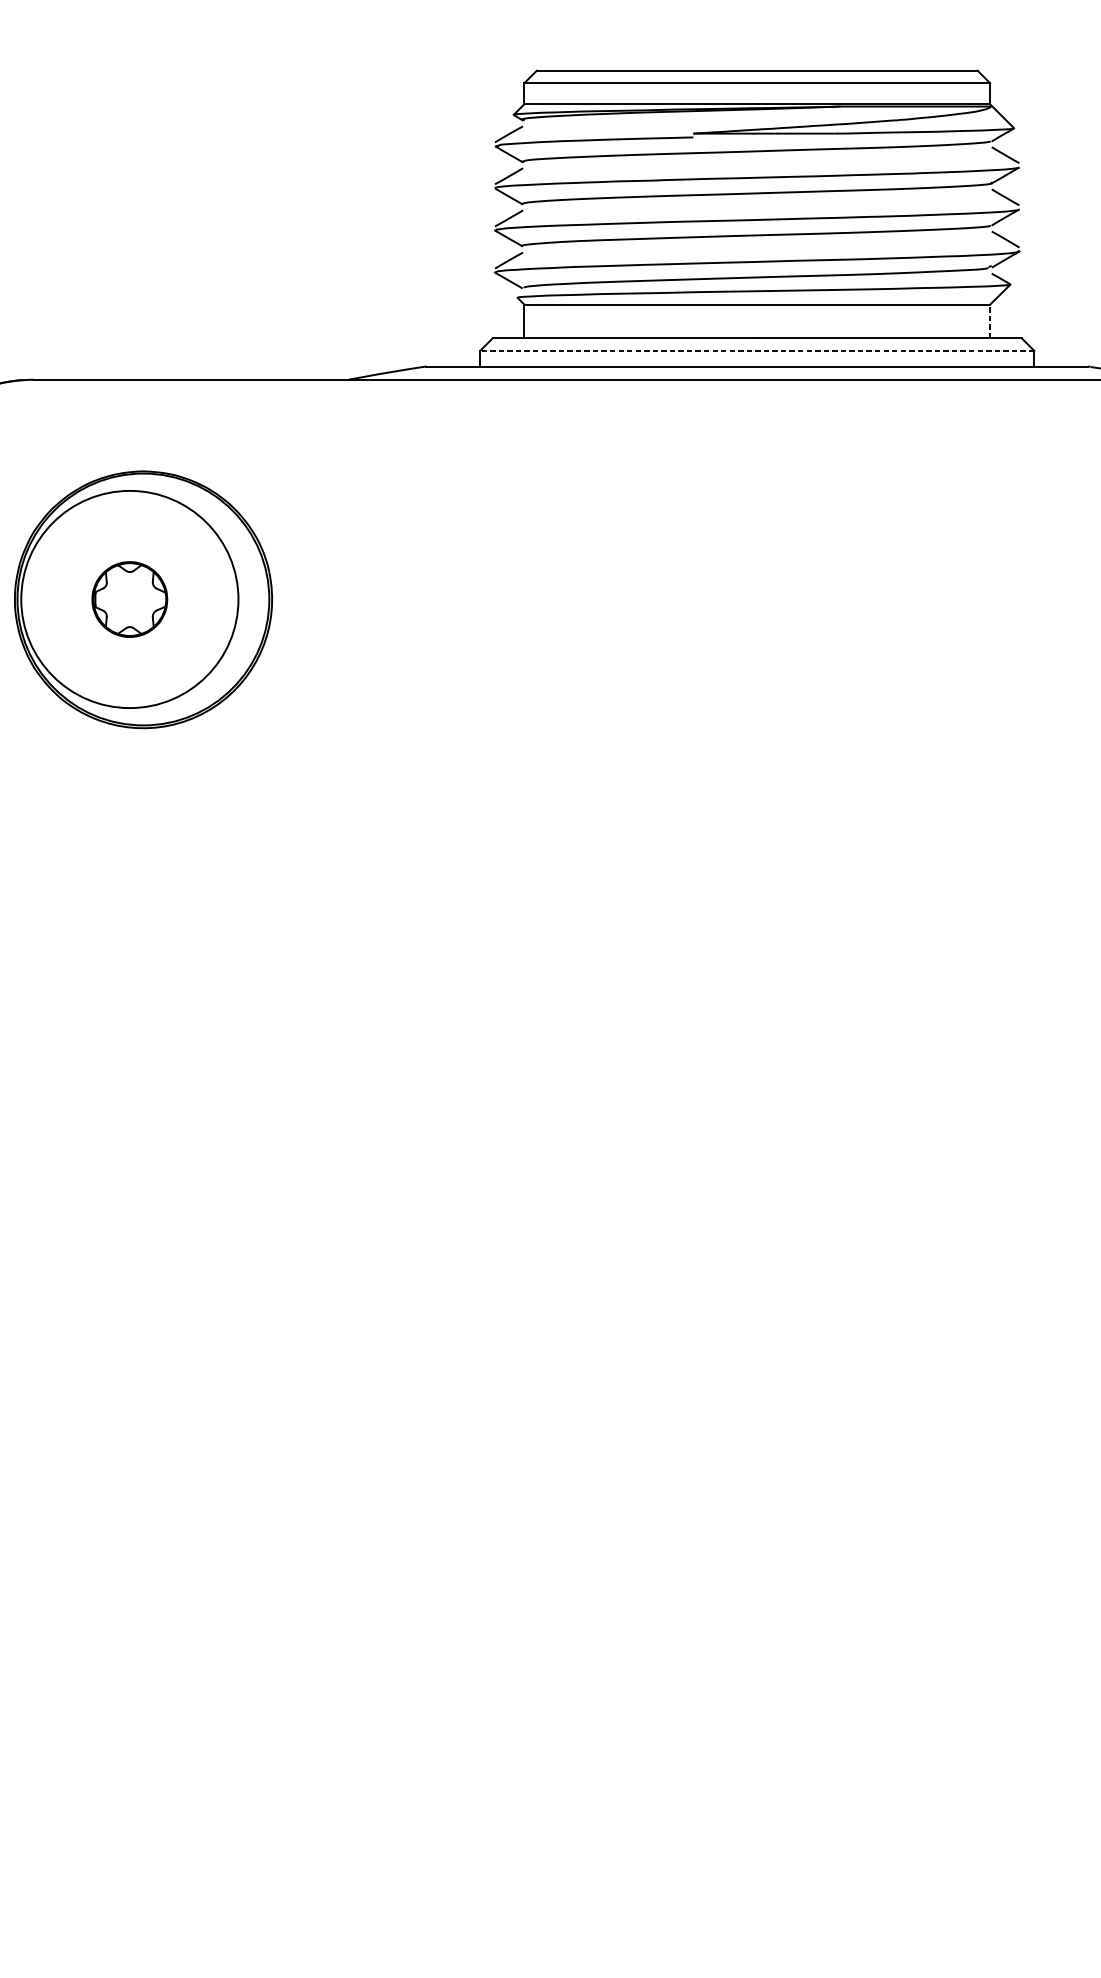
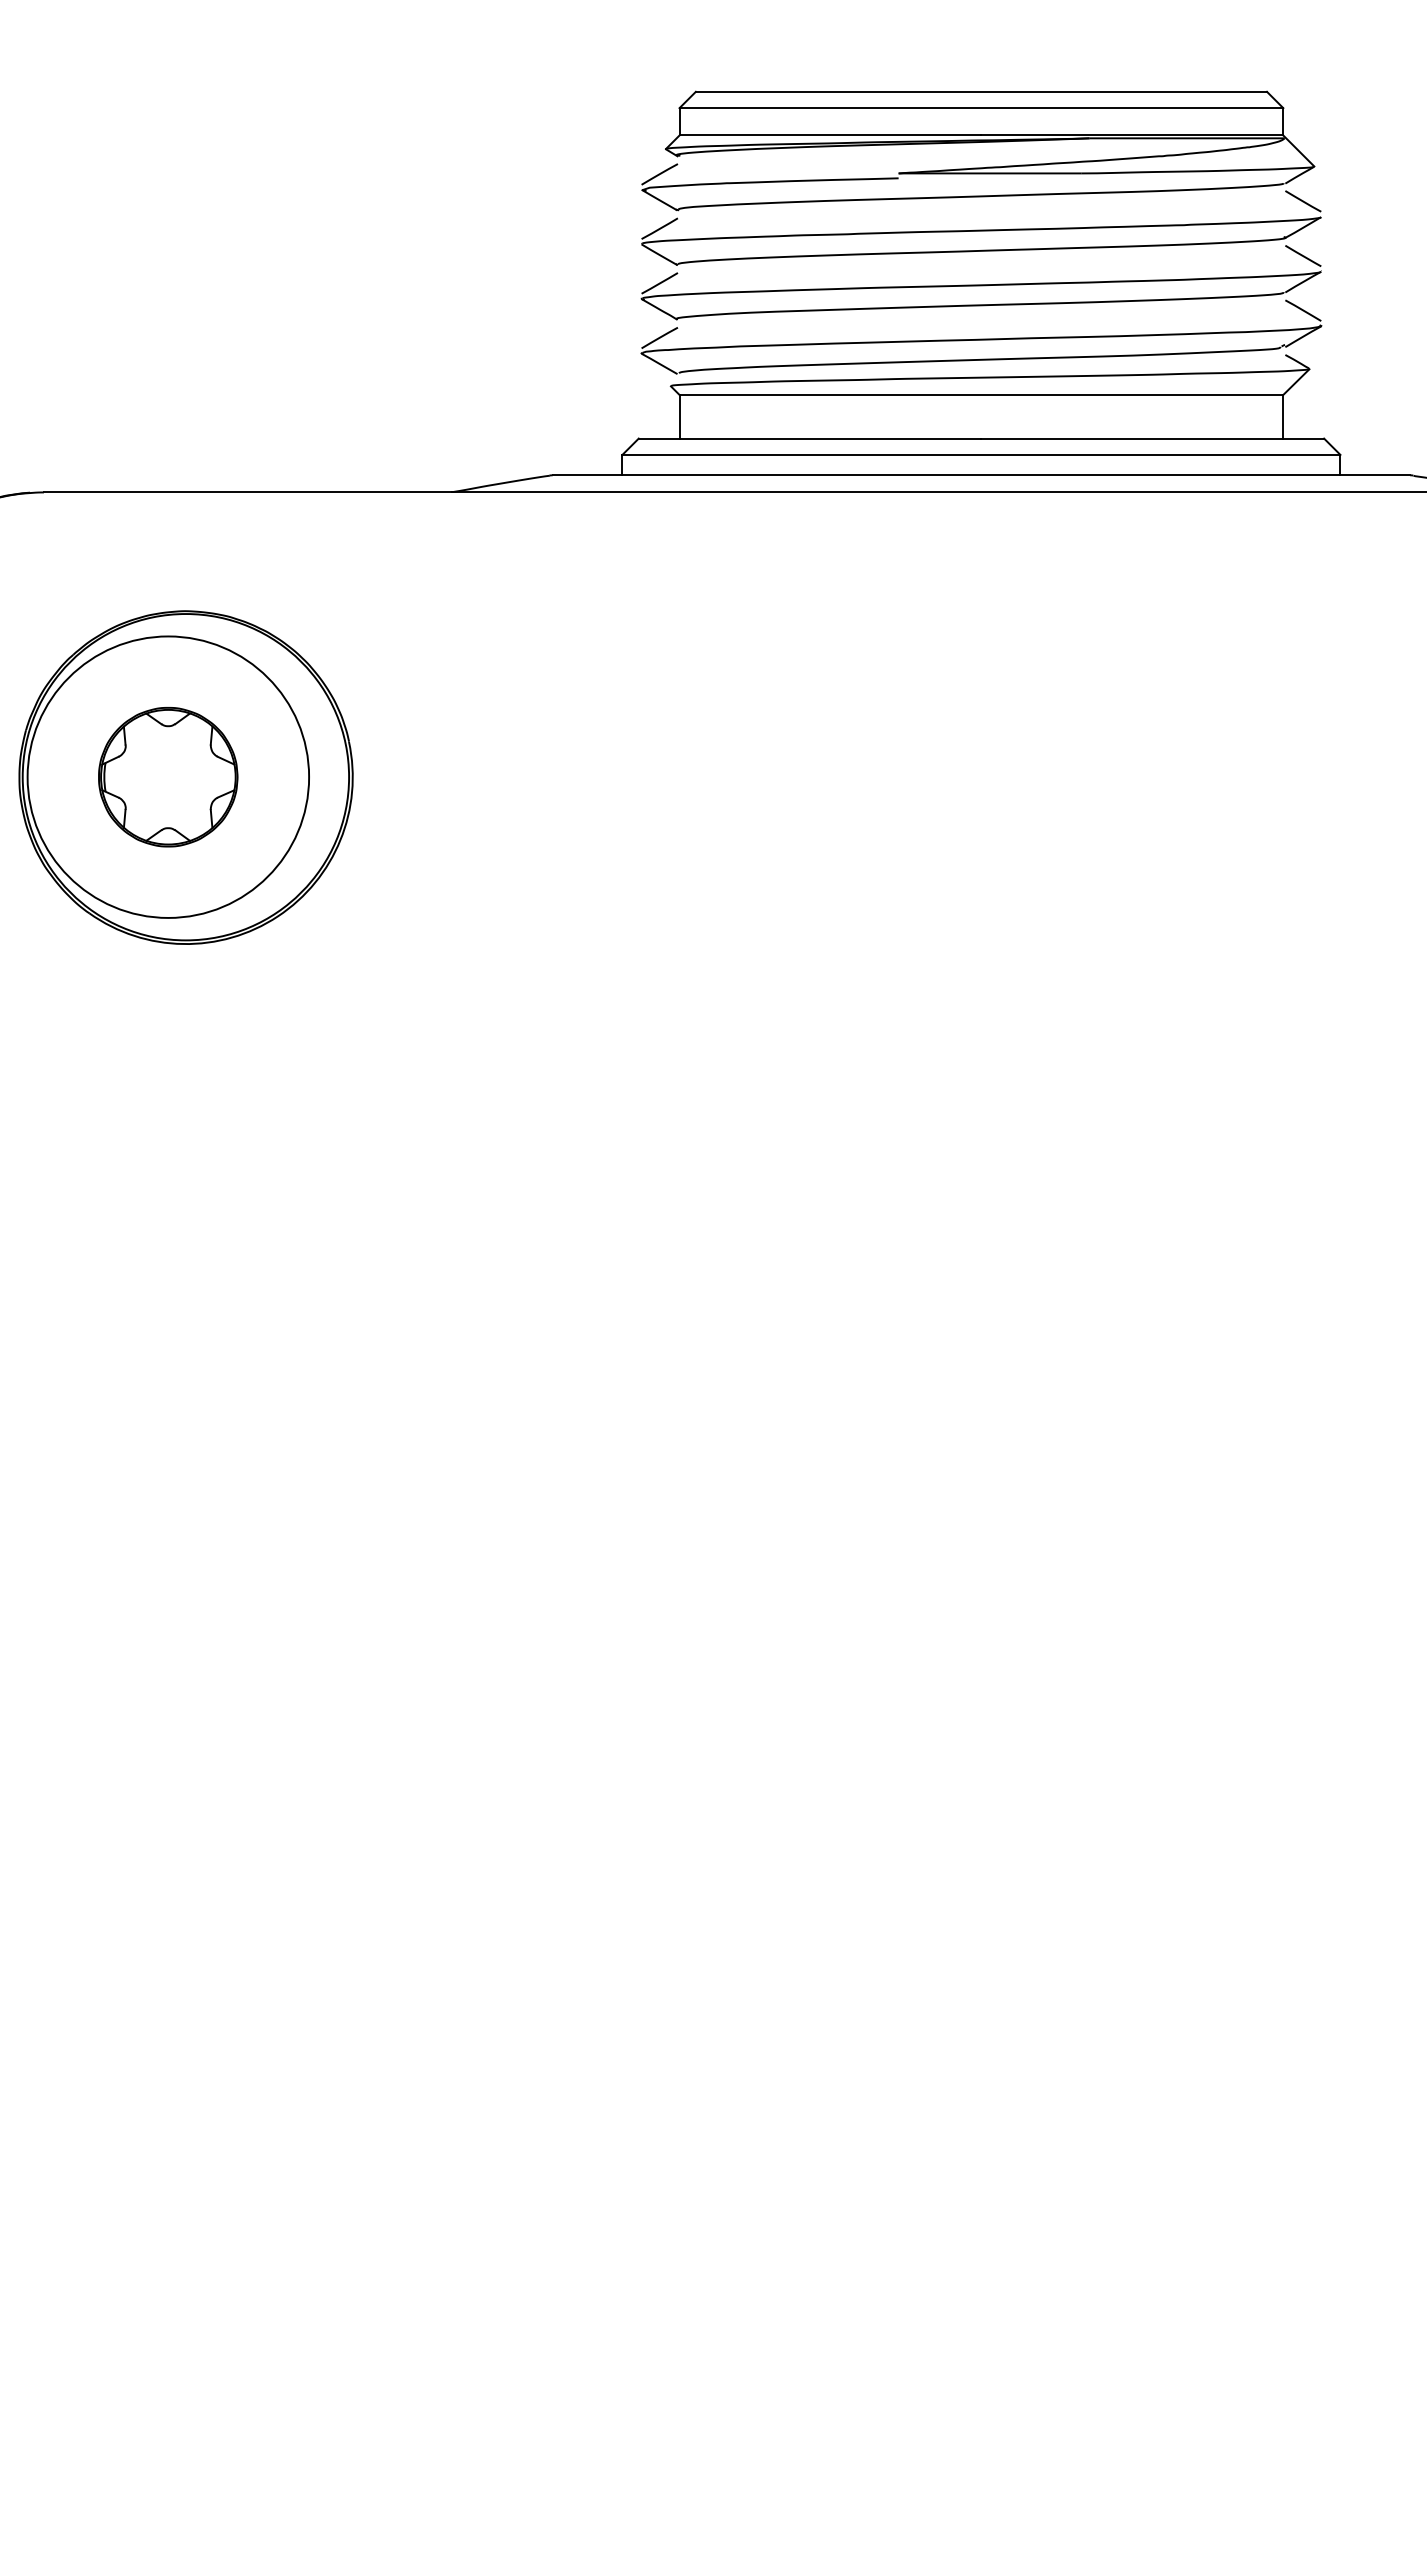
line: (990, 321) -> (1283, 416), dashed -> solid
line: (756, 350) -> (980, 454), dashed -> solid
part: (129, 599) -> (168, 777), size x1.43

